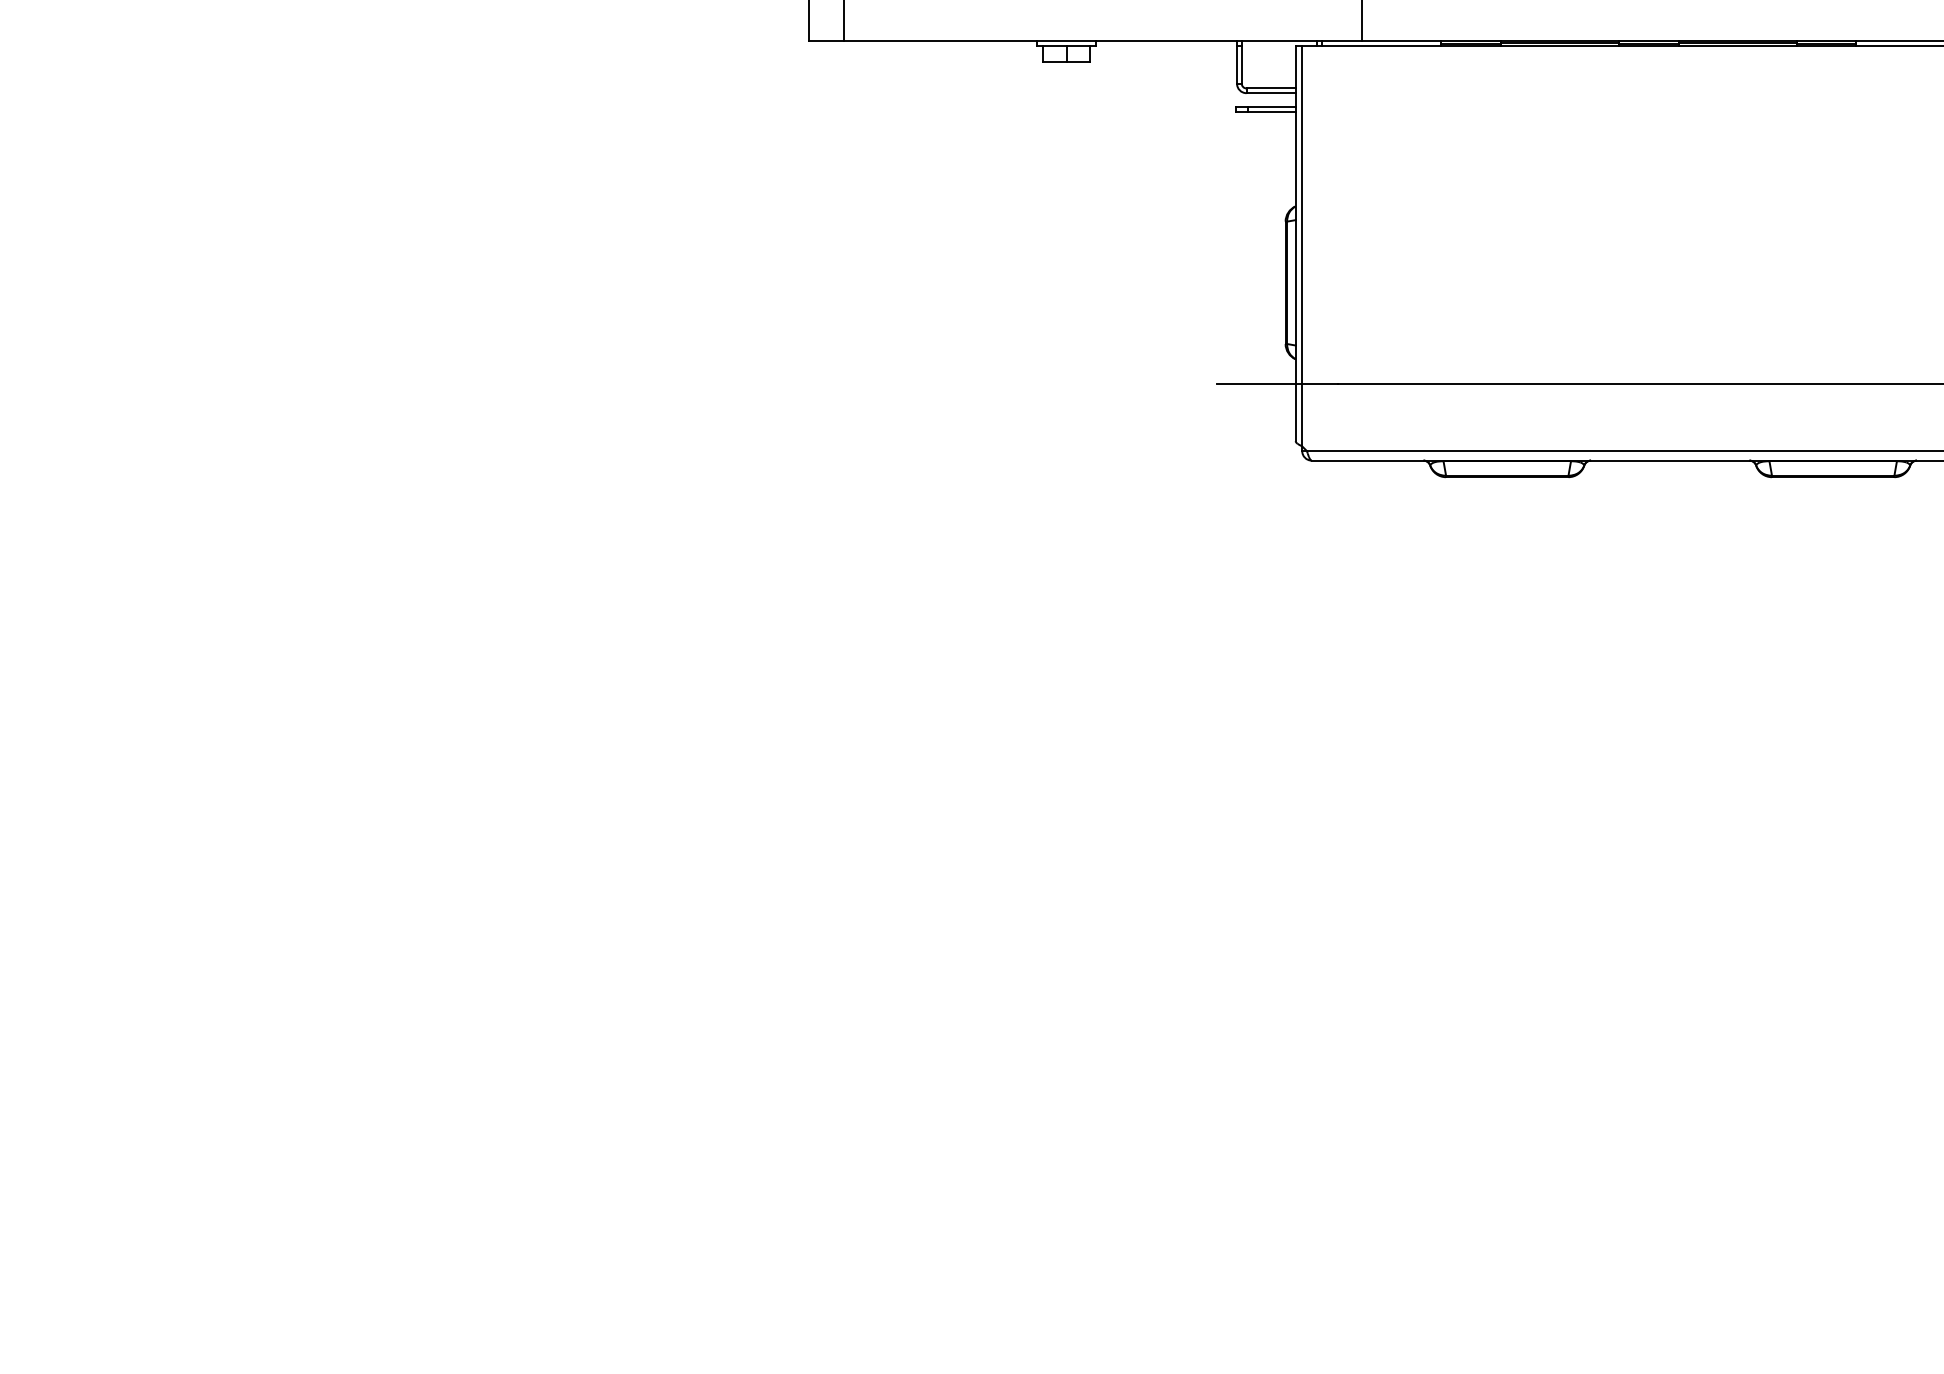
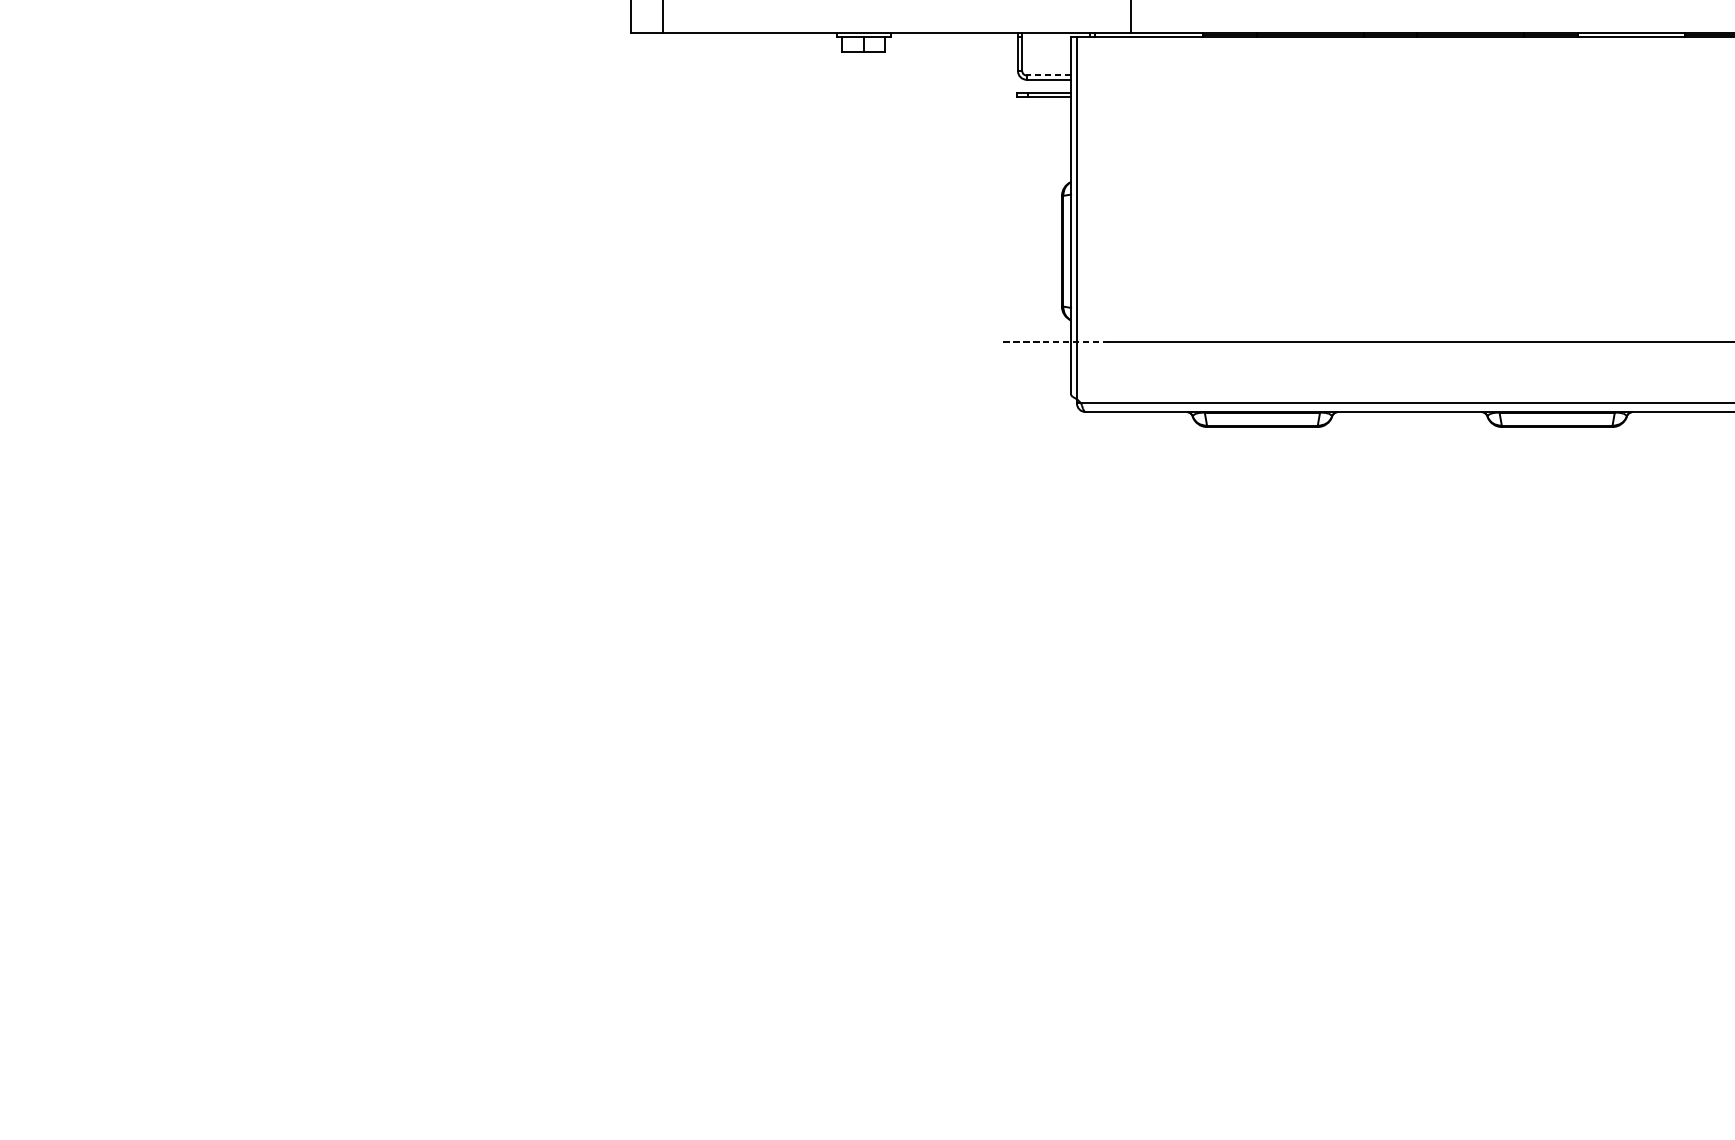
line: (1271, 88) -> (1049, 75), solid -> dashed
line: (1277, 383) -> (1054, 342), solid -> dashed

